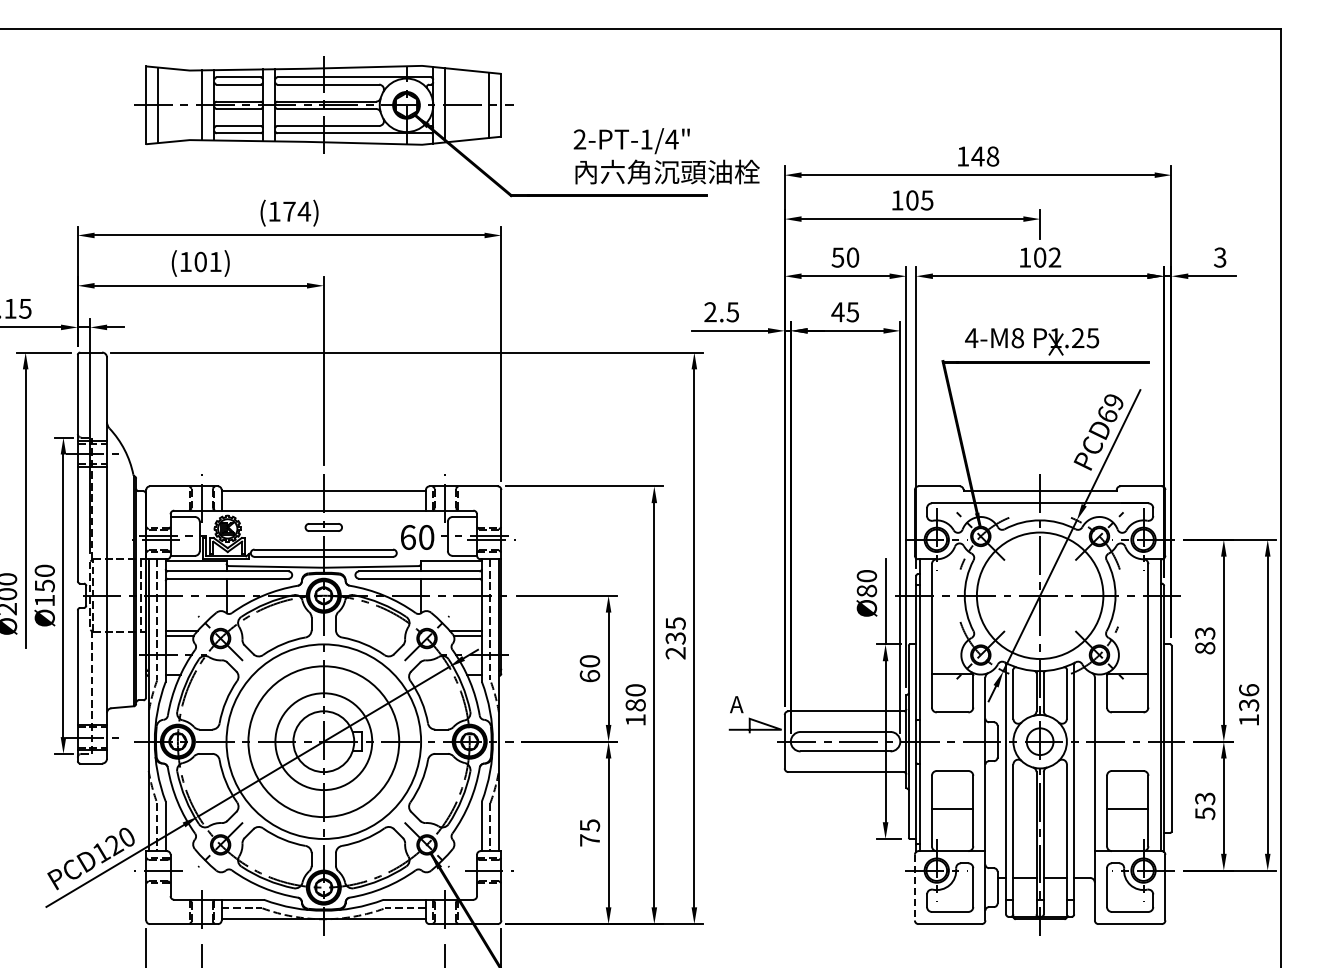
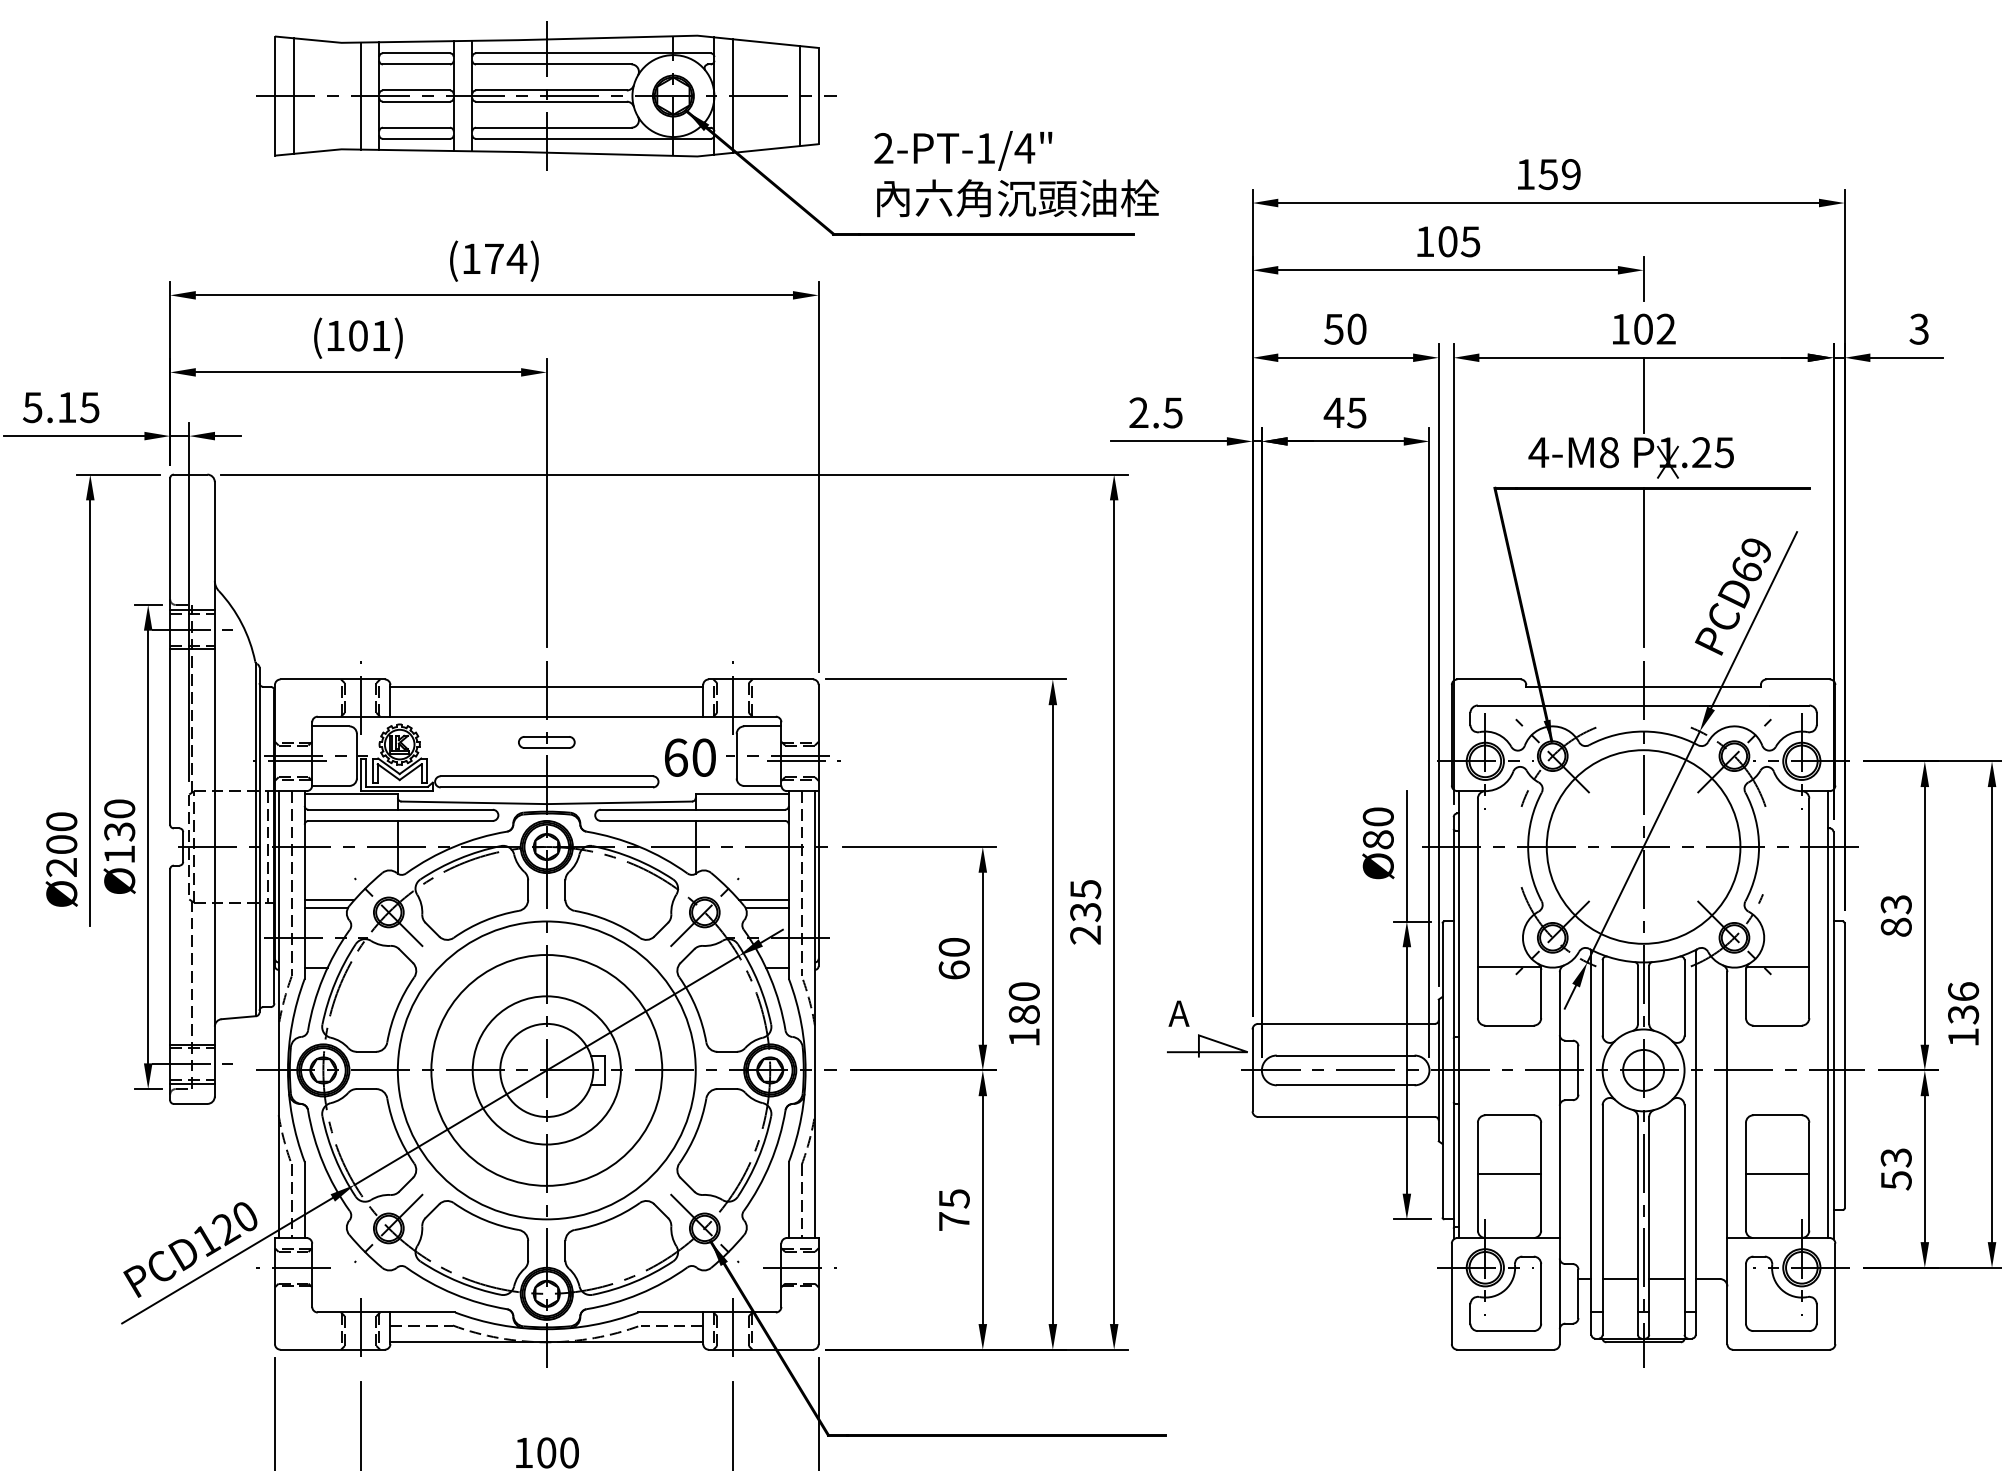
text: (666, 156) -> (1016, 174), moved
text: (985, 156) -> (1559, 174), 148 -> 159
line: (1040, 300) -> (1644, 394), added
line: (1040, 413) -> (1644, 567), added
text: (44, 585) -> (119, 831), Ø150 -> Ø130
line: (914, 887) -> (1451, 1293), dashed -> solid

